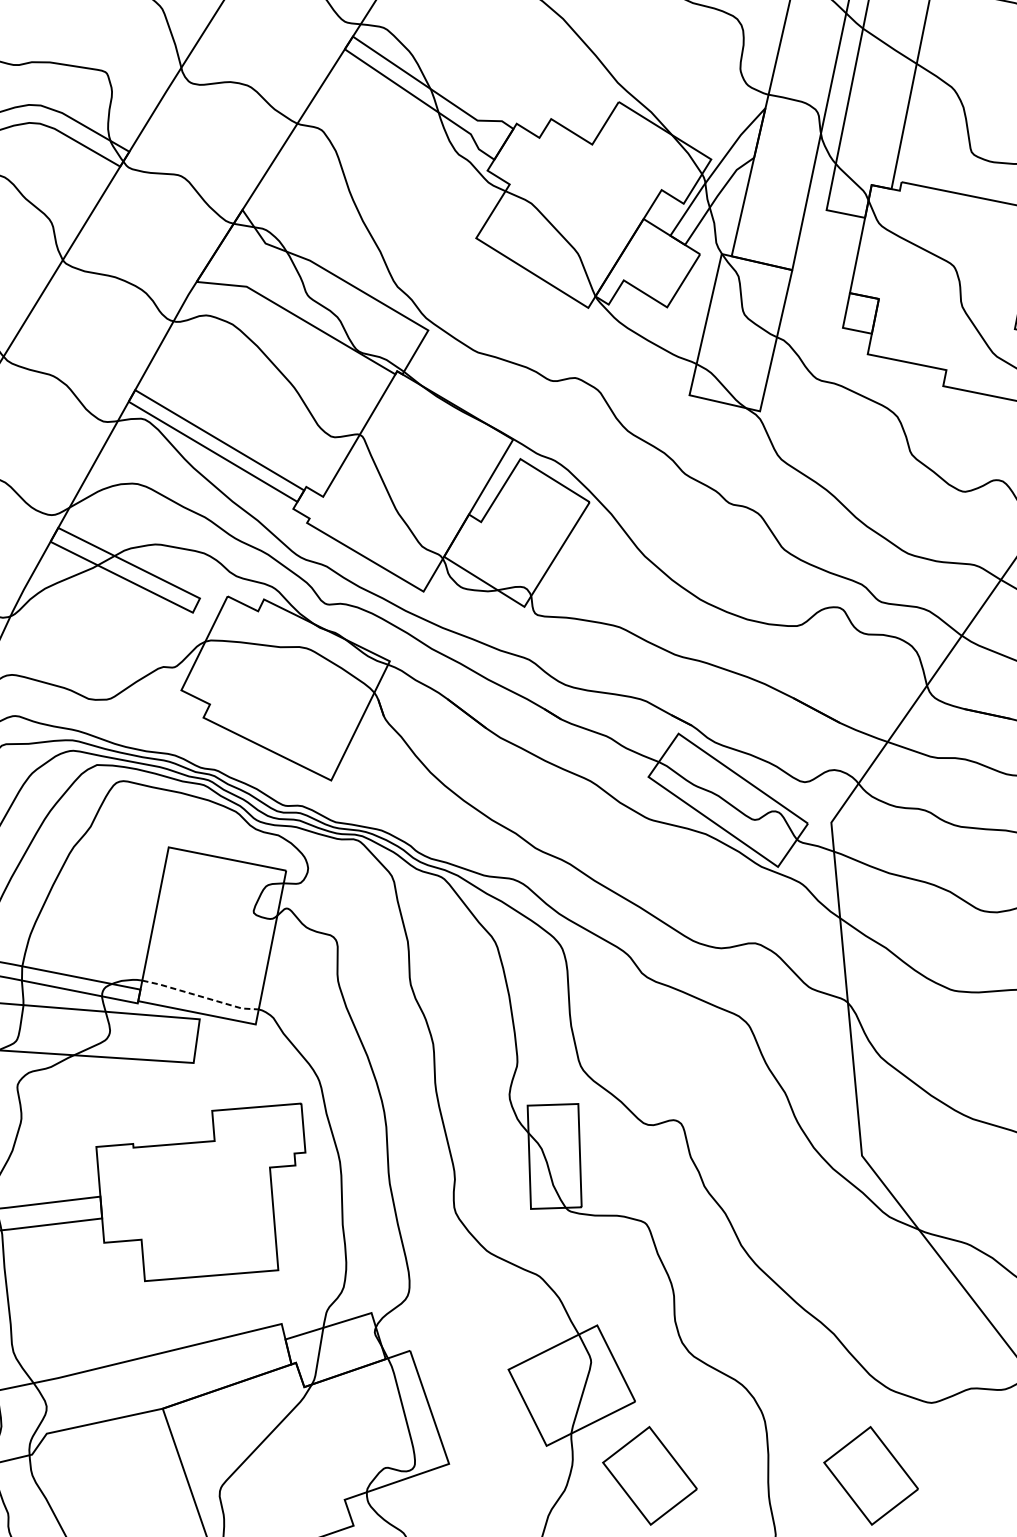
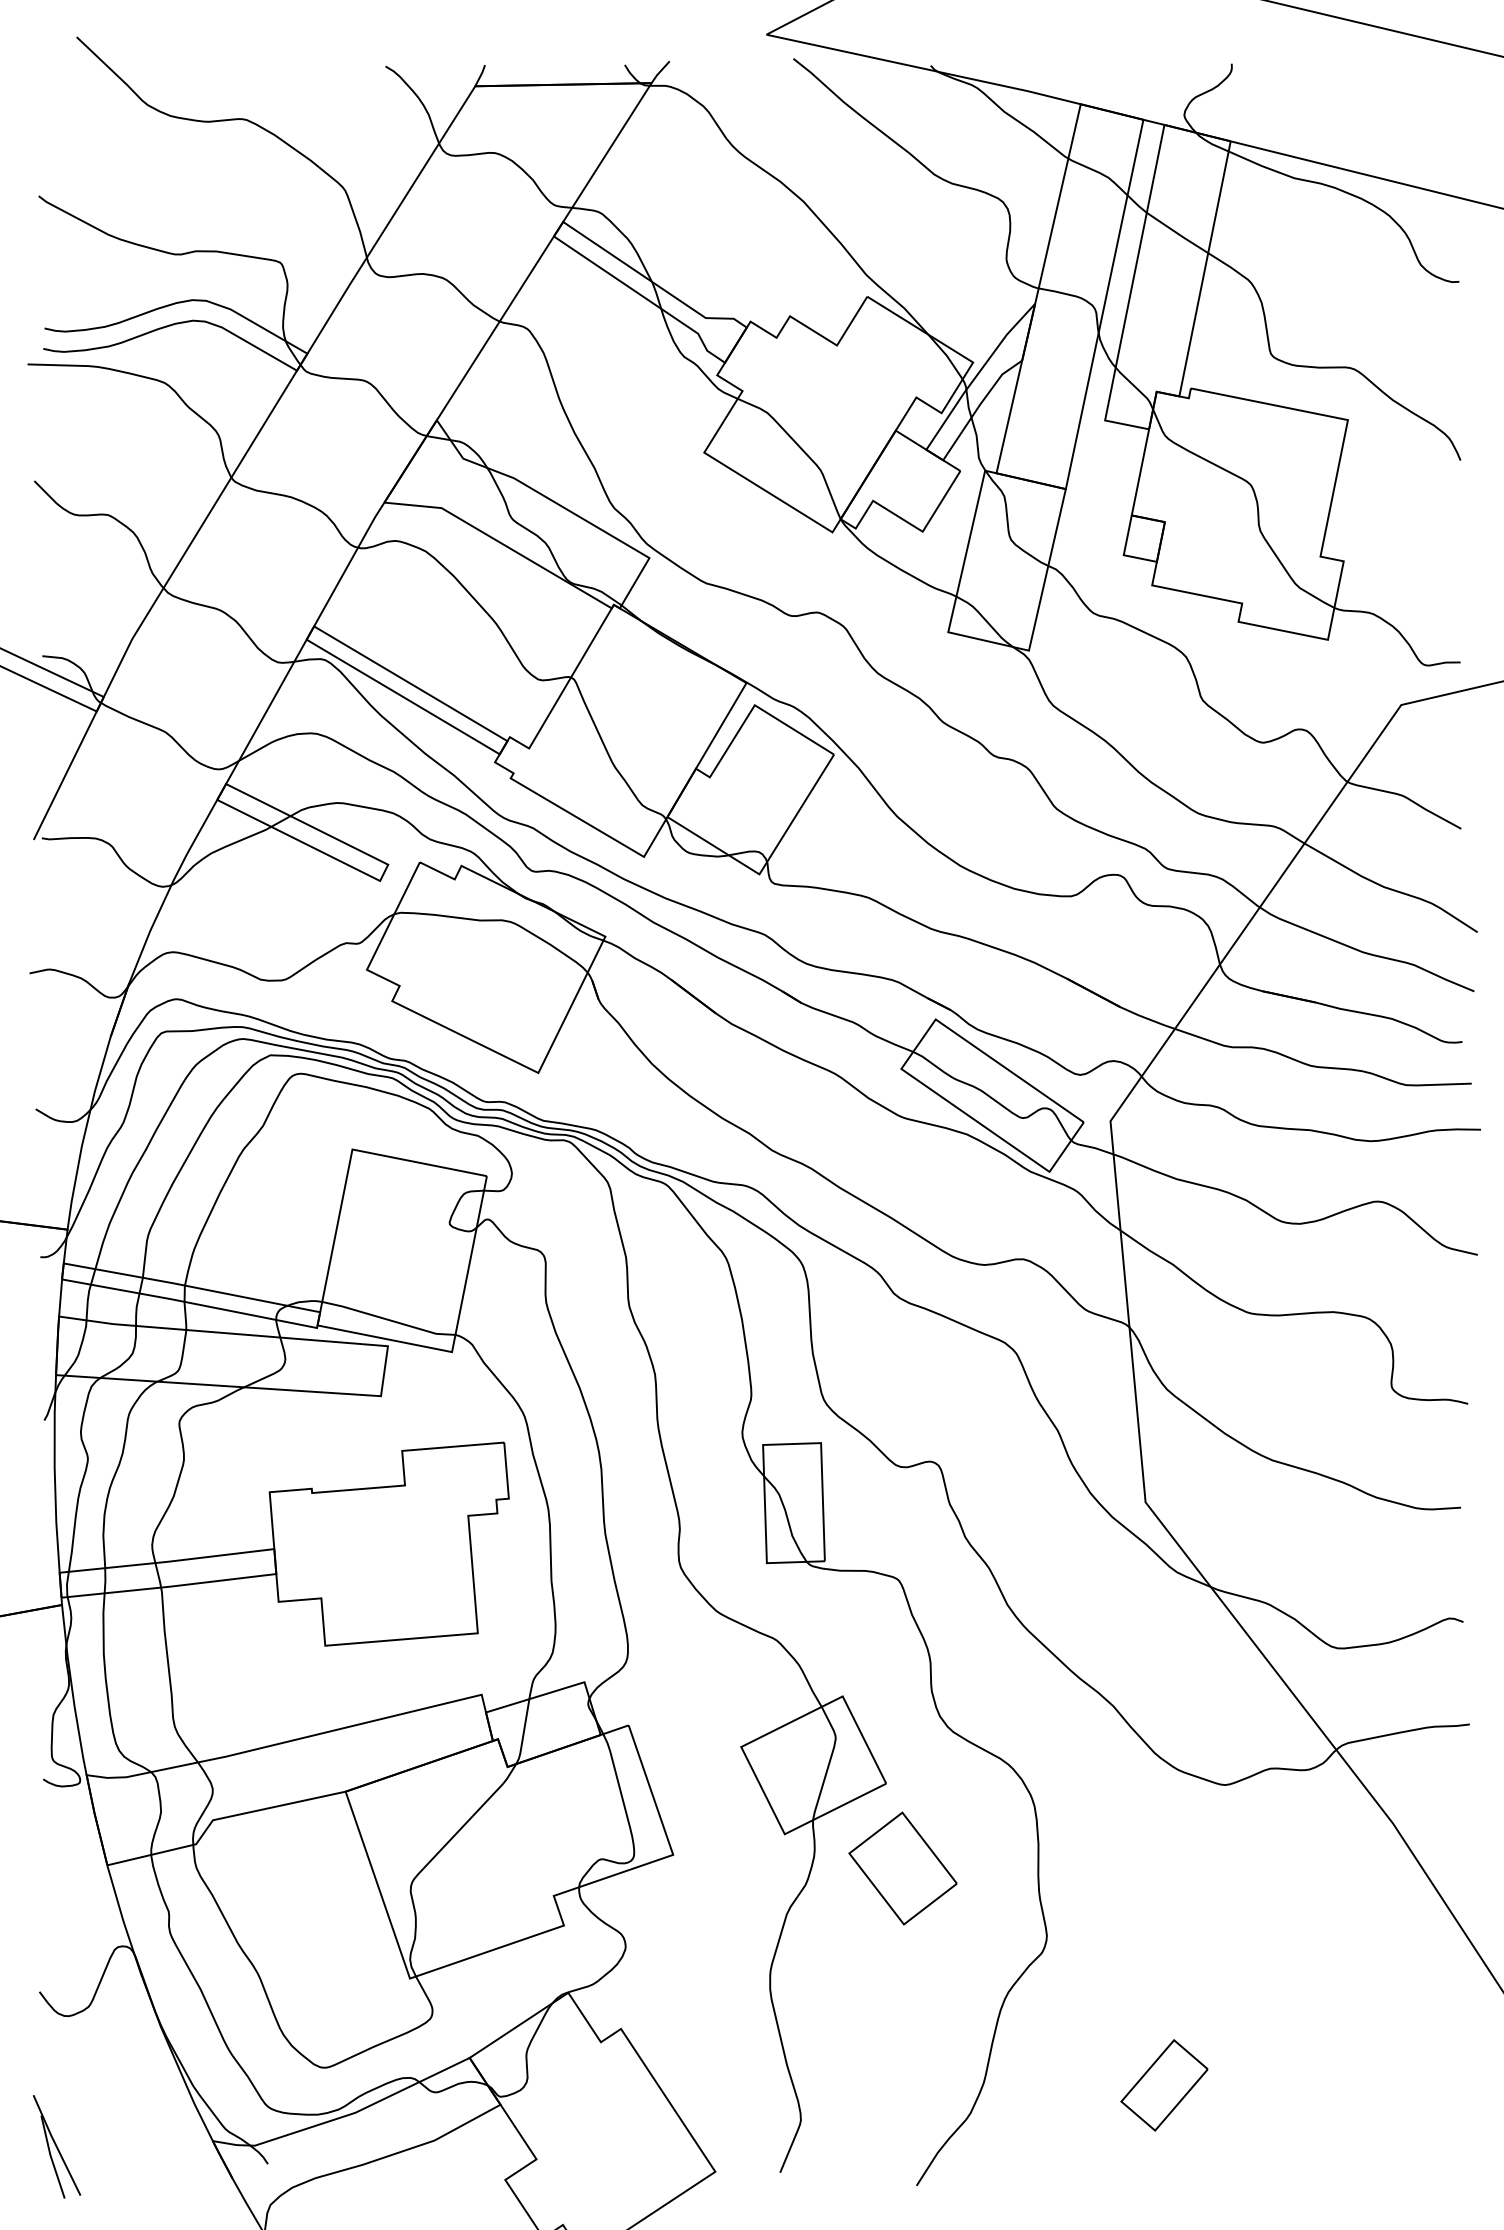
line: (201, 996) -> (389, 1320), dashed -> solid
part: (870, 1475) -> (1155, 1868), removed

